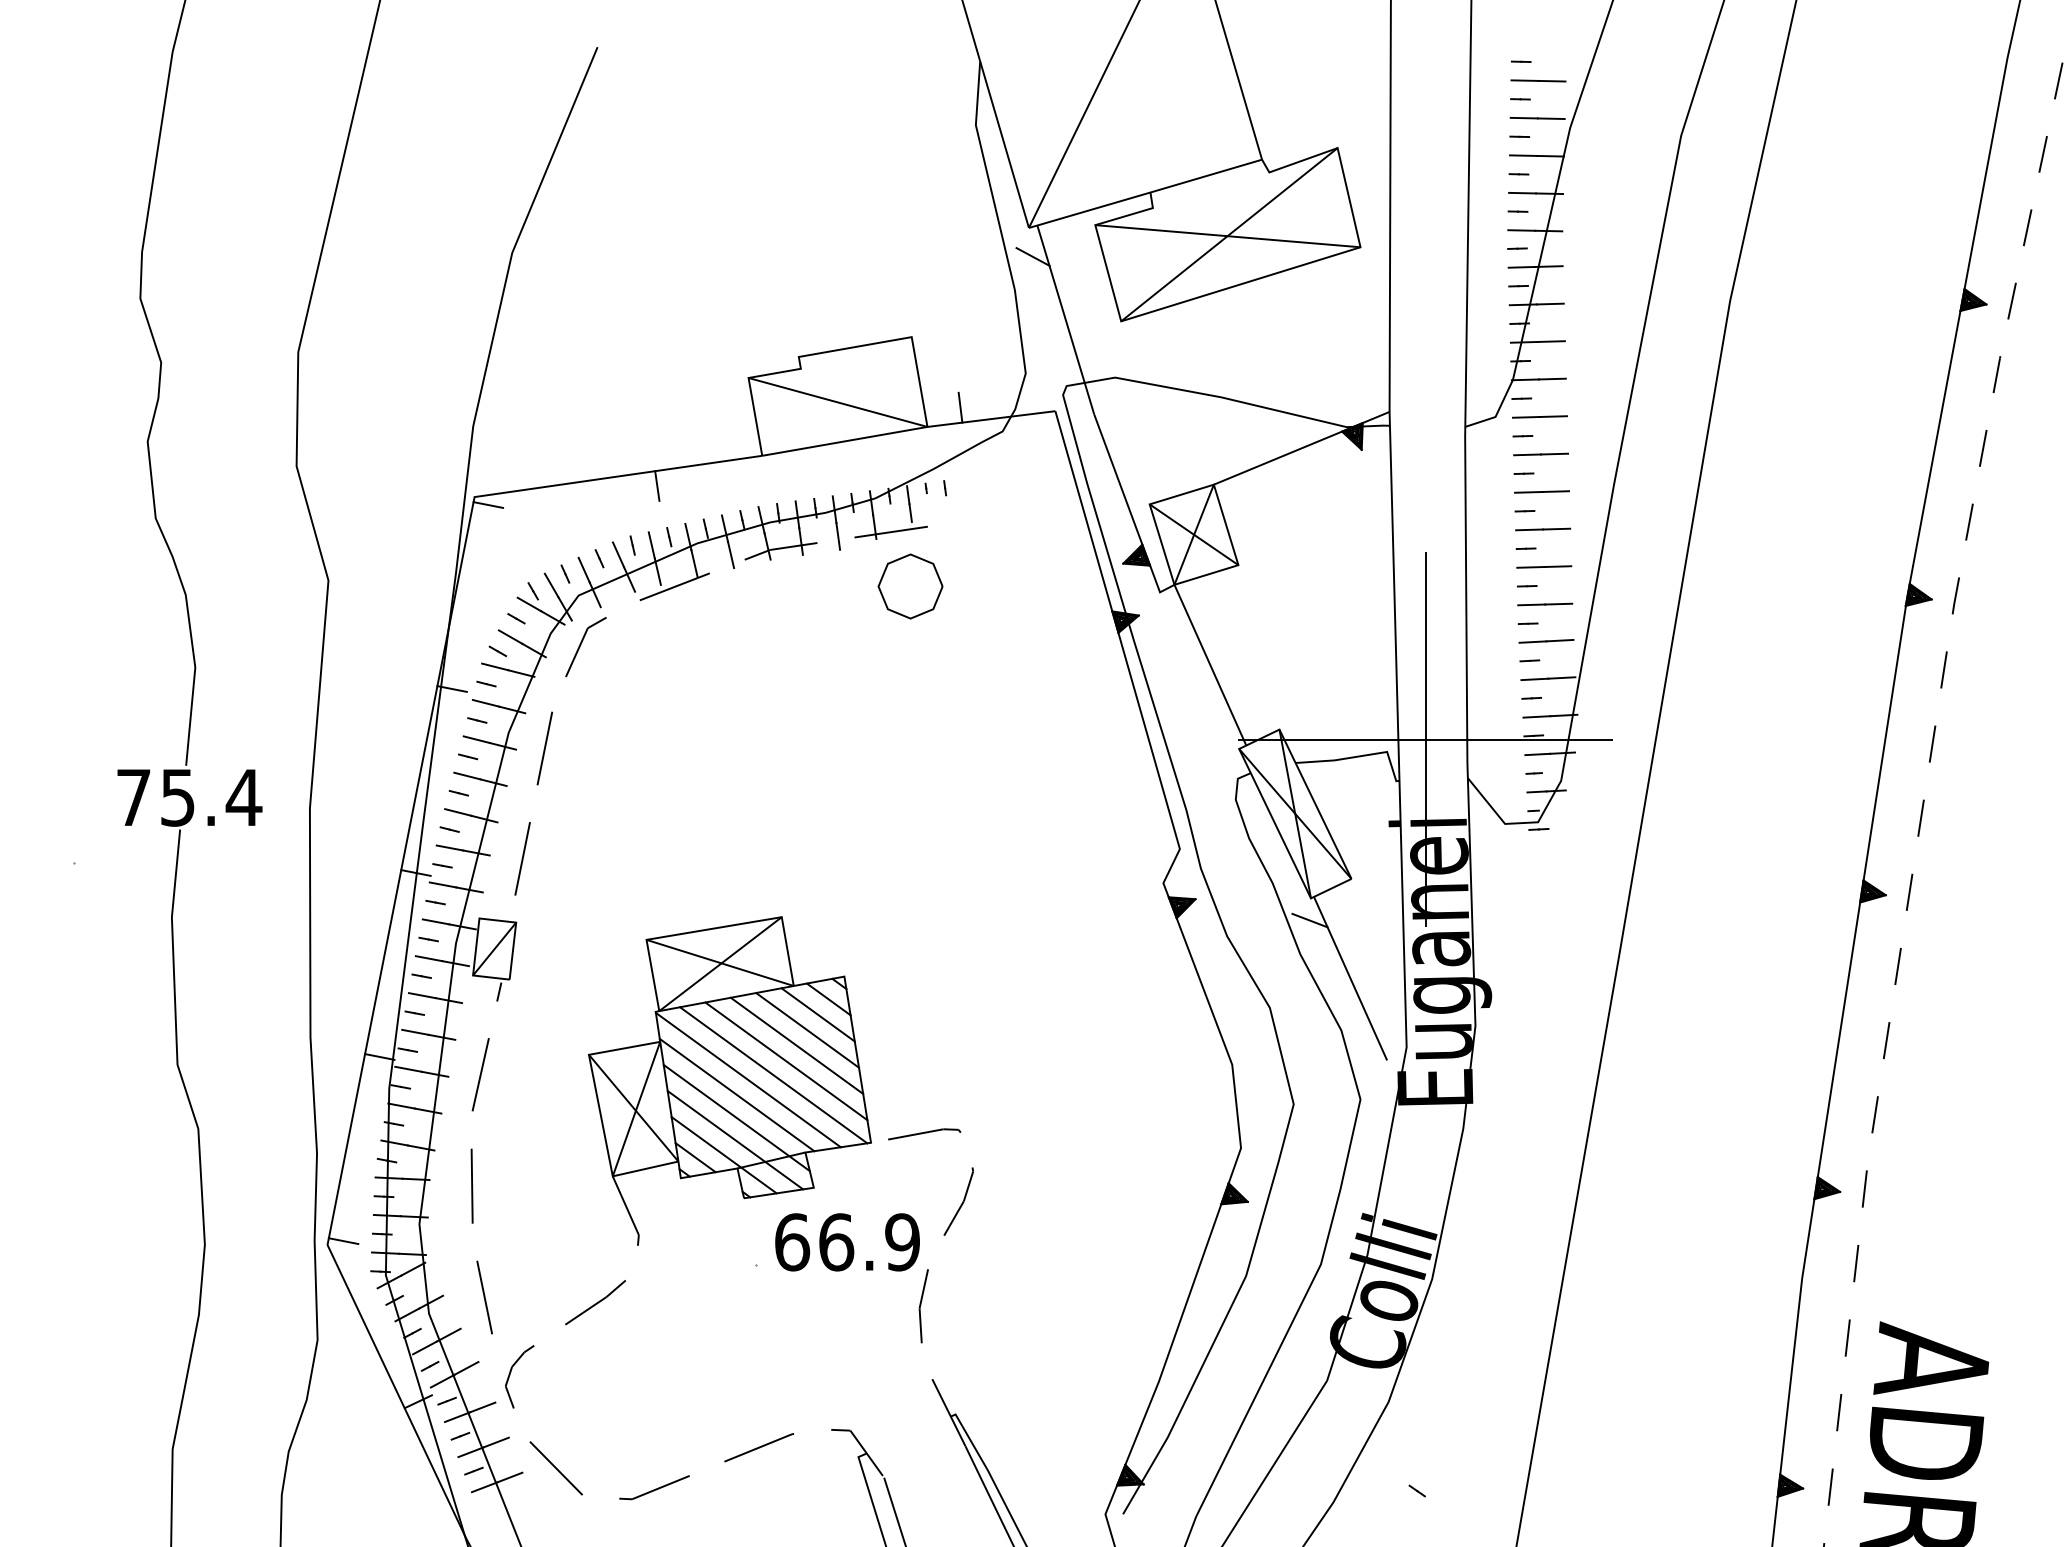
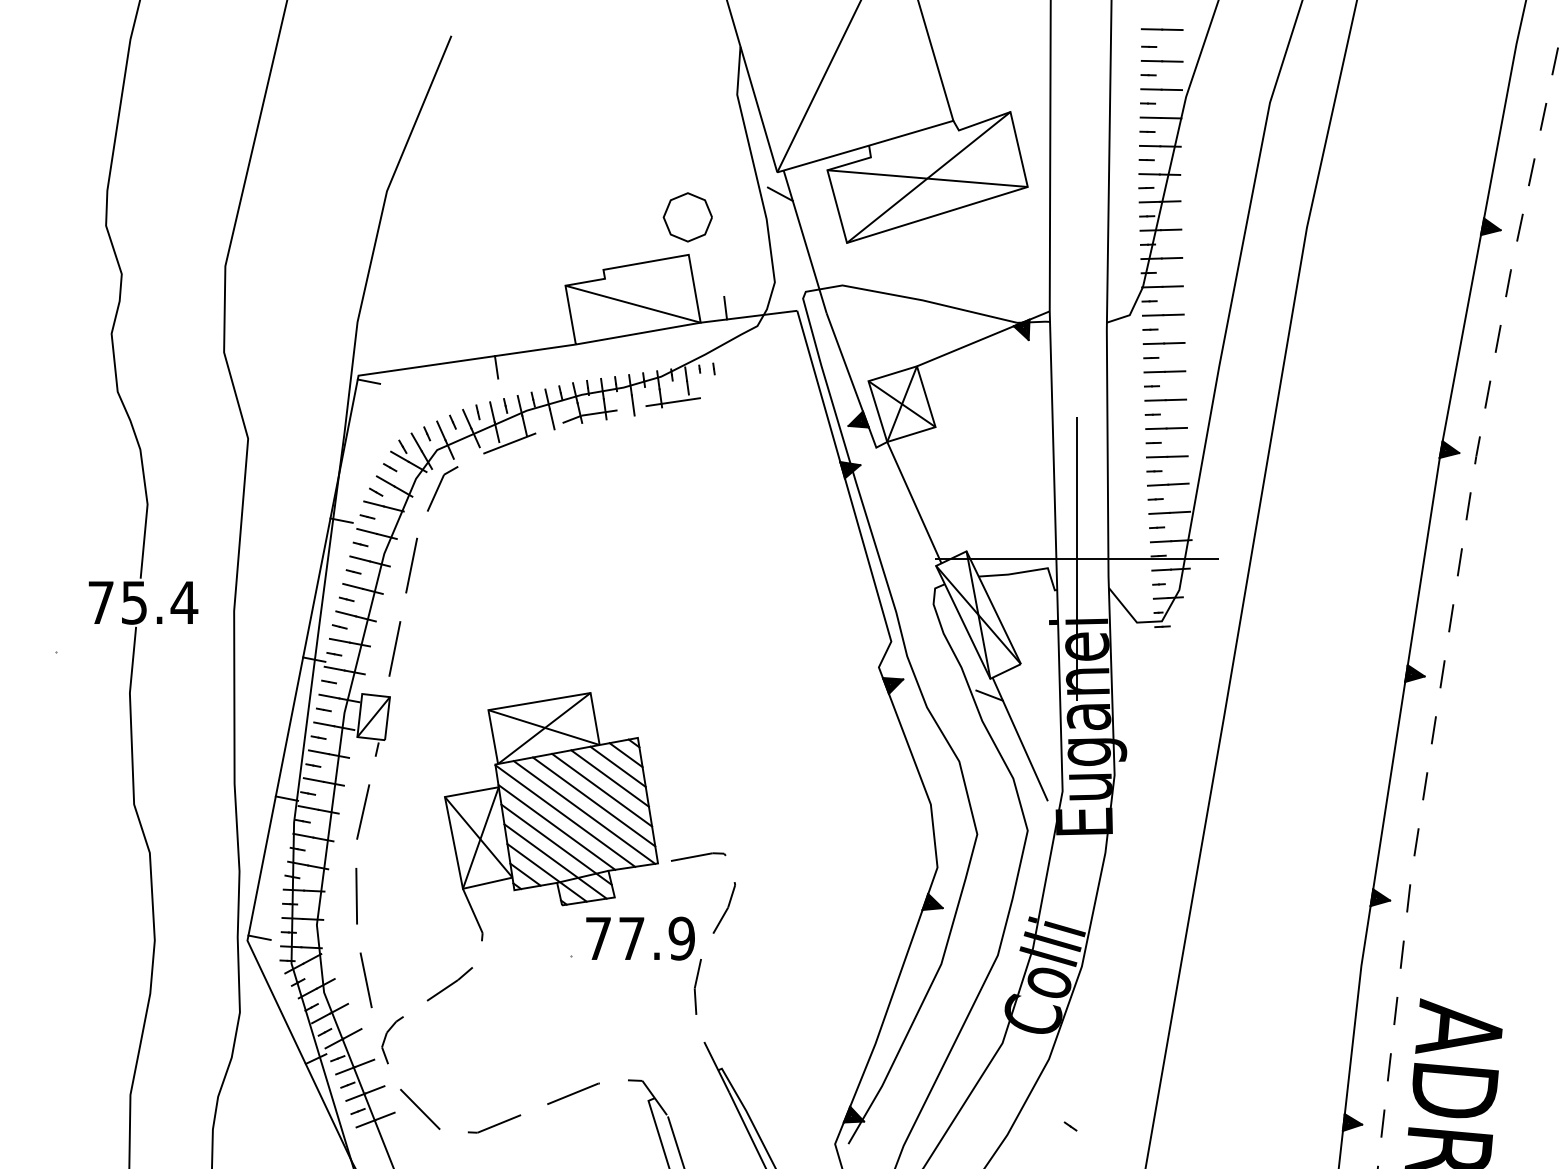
line: (1538, 38) -> (1162, 29), added
part: (910, 586) -> (687, 217), moved
text: (814, 1242) -> (615, 938), 66.9 -> 77.9

